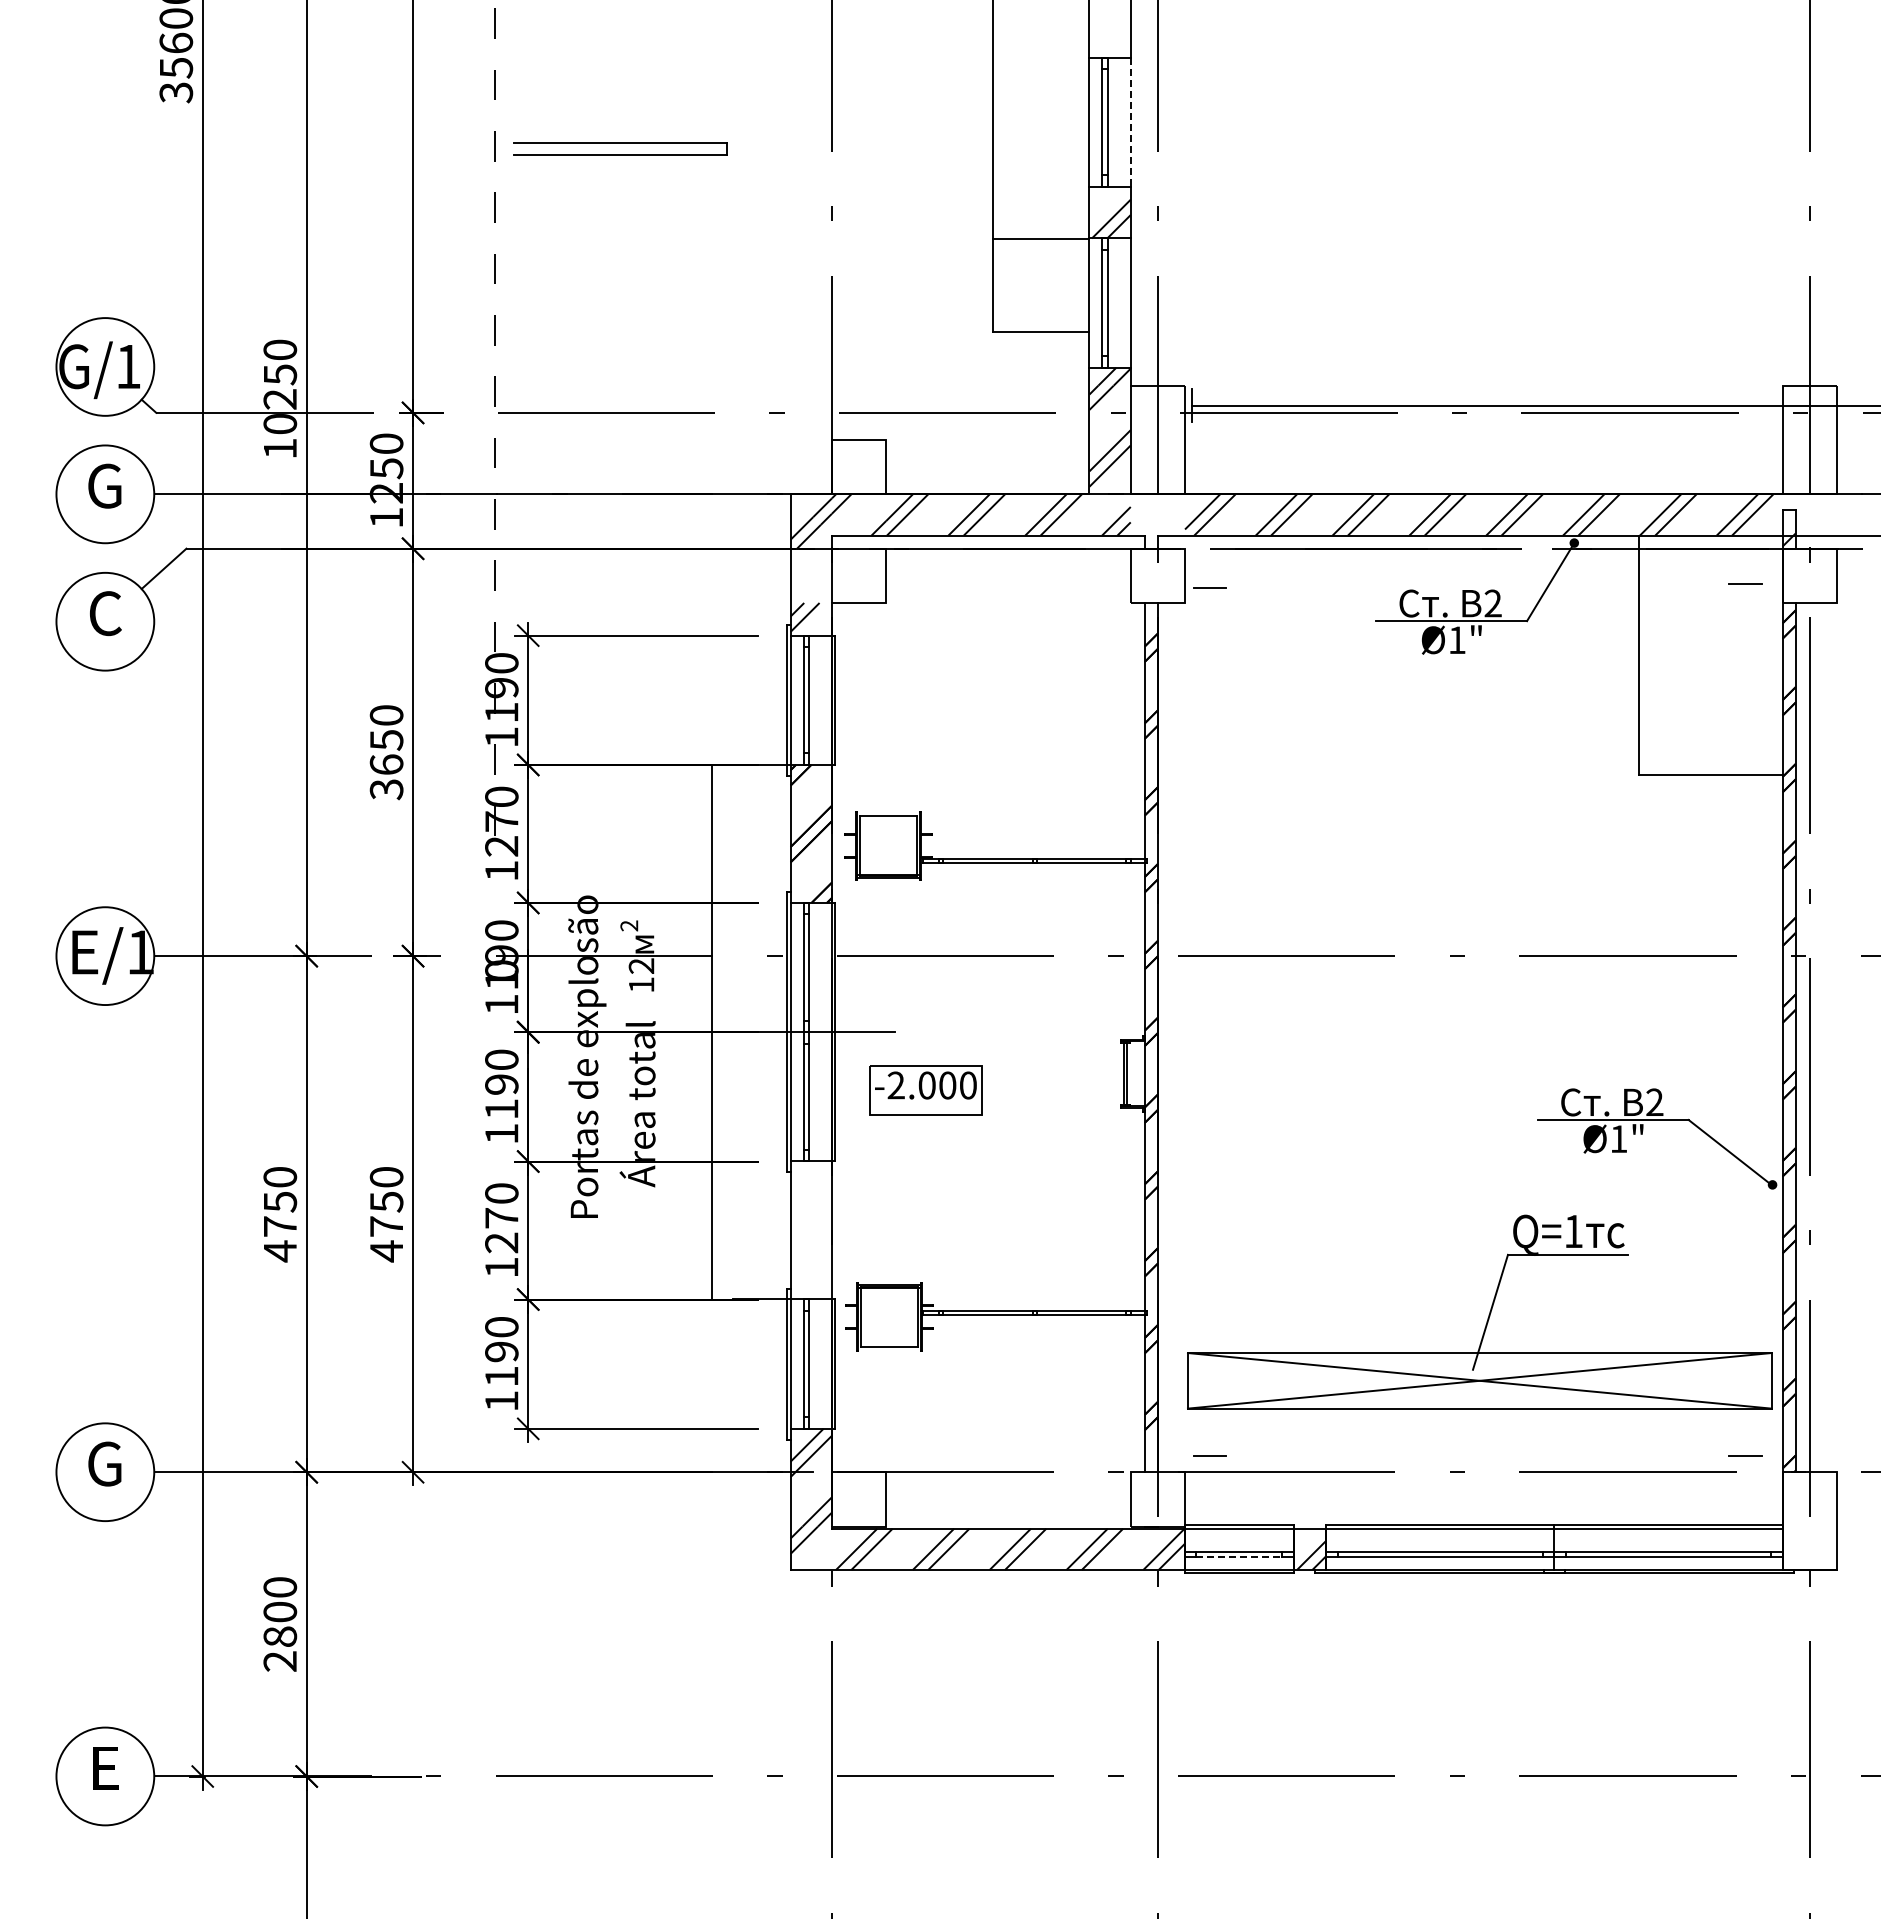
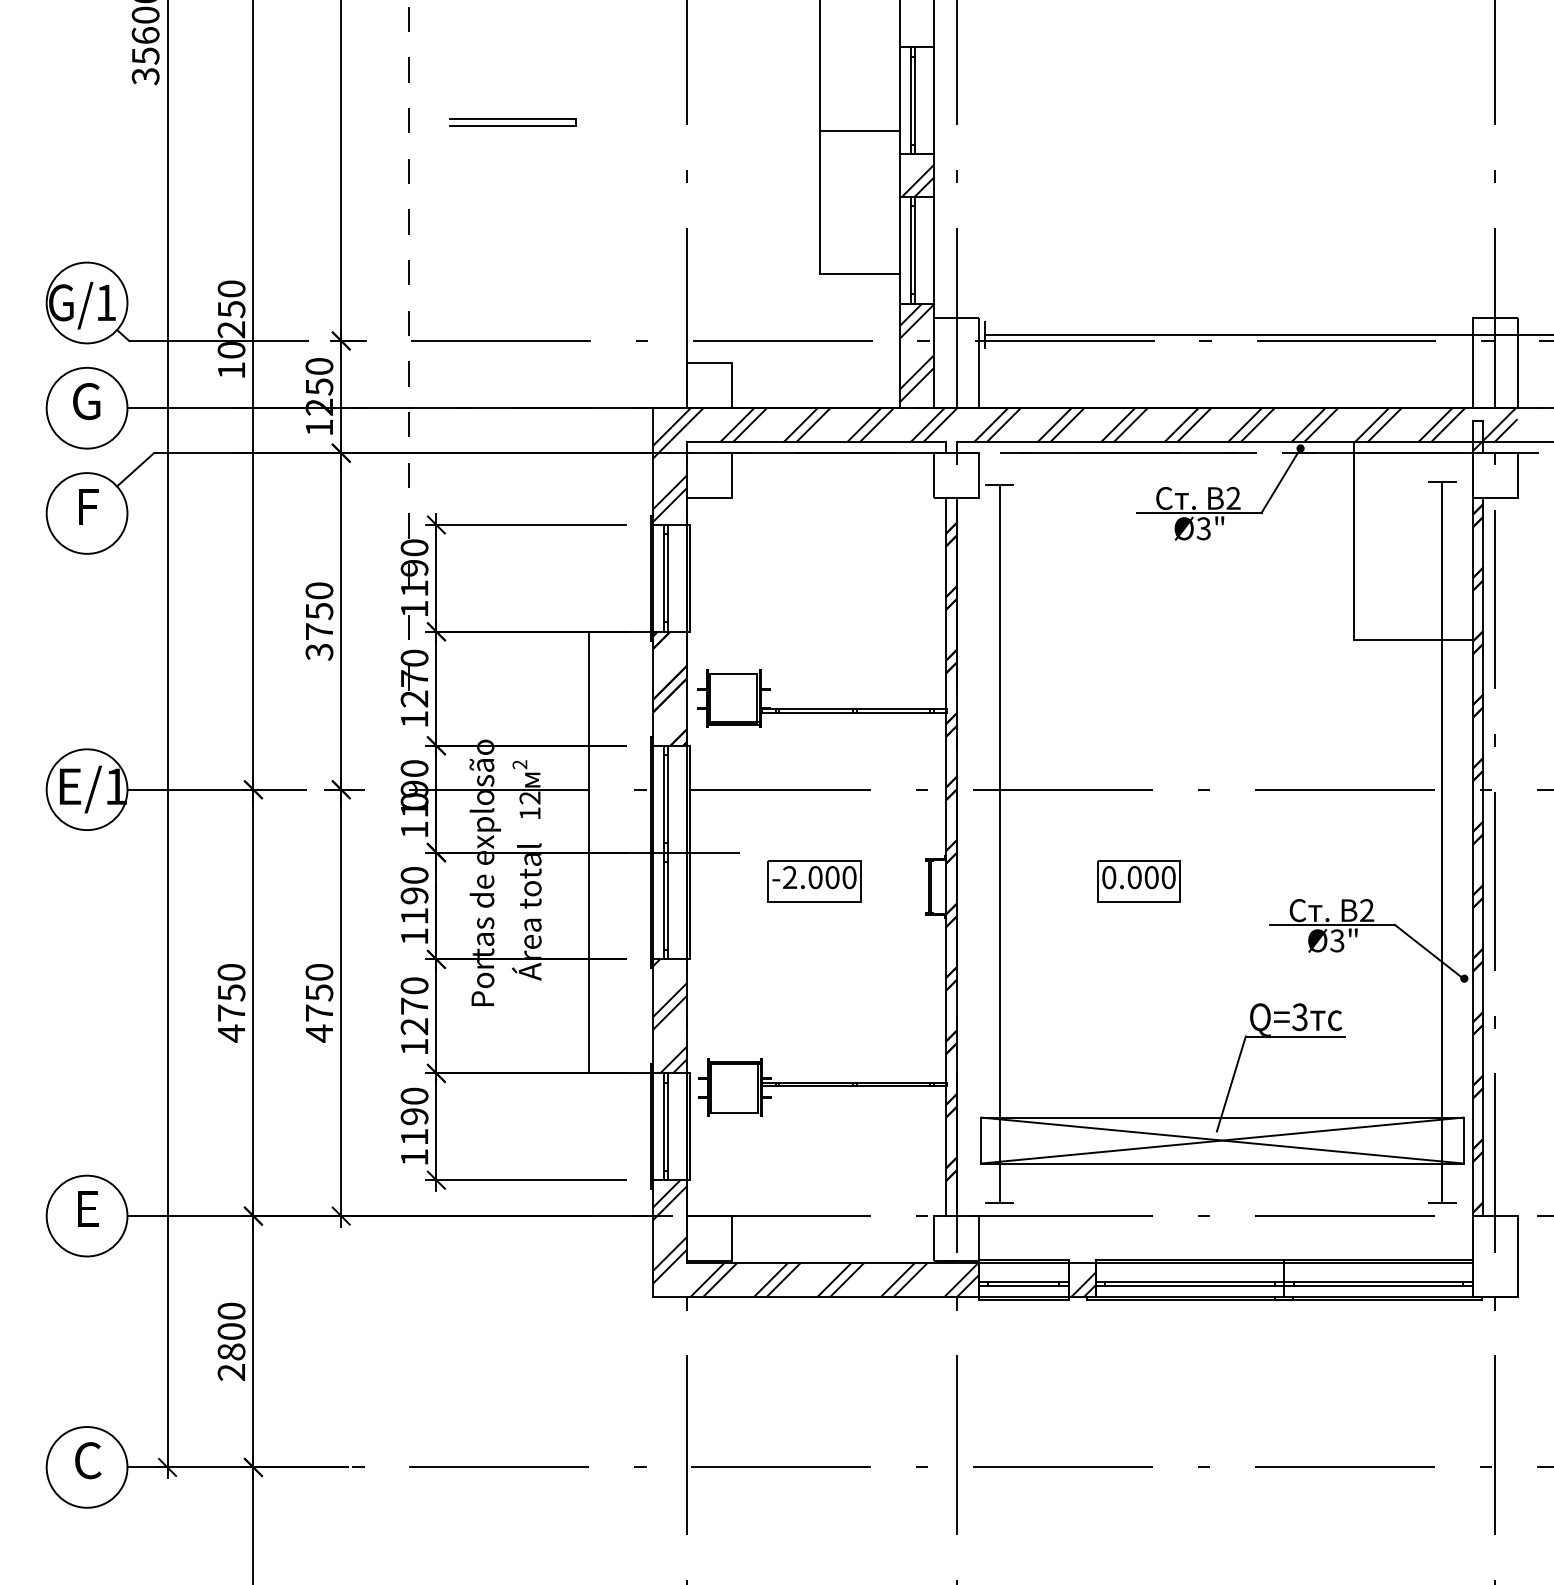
line: (1130, 122) -> (933, 101), dashed -> solid
part: (620, 148) -> (512, 122), size x0.71
line: (1040, 239) -> (859, 131), moved
hatch: (1157, 514) -> (956, 424), added
hatch: (1814, 514) -> (1499, 424), added
hatch: (810, 575) -> (669, 475), added
text: (105, 613) -> (87, 506), C -> F
text: (1456, 640) -> (1203, 528), Ø1" -> Ø3"
text: (386, 764) -> (319, 631), 3650 -> 3750
line: (1745, 1019) -> (1442, 842), added
line: (1210, 1021) -> (1000, 843), added
part: (1378, 1067) -> (1138, 881), added
part: (925, 1090) -> (814, 881), moved
text: (1618, 1139) -> (1337, 941), Ø1" -> Ø3"
hatch: (810, 1230) -> (669, 1016), added
text: (1573, 1231) -> (1299, 1017), Q=1 -> Q=3
text: (104, 1463) -> (86, 1208), G -> E
line: (1239, 1557) -> (1024, 1286), dashed -> solid
text: (106, 1767) -> (88, 1459), E -> C

